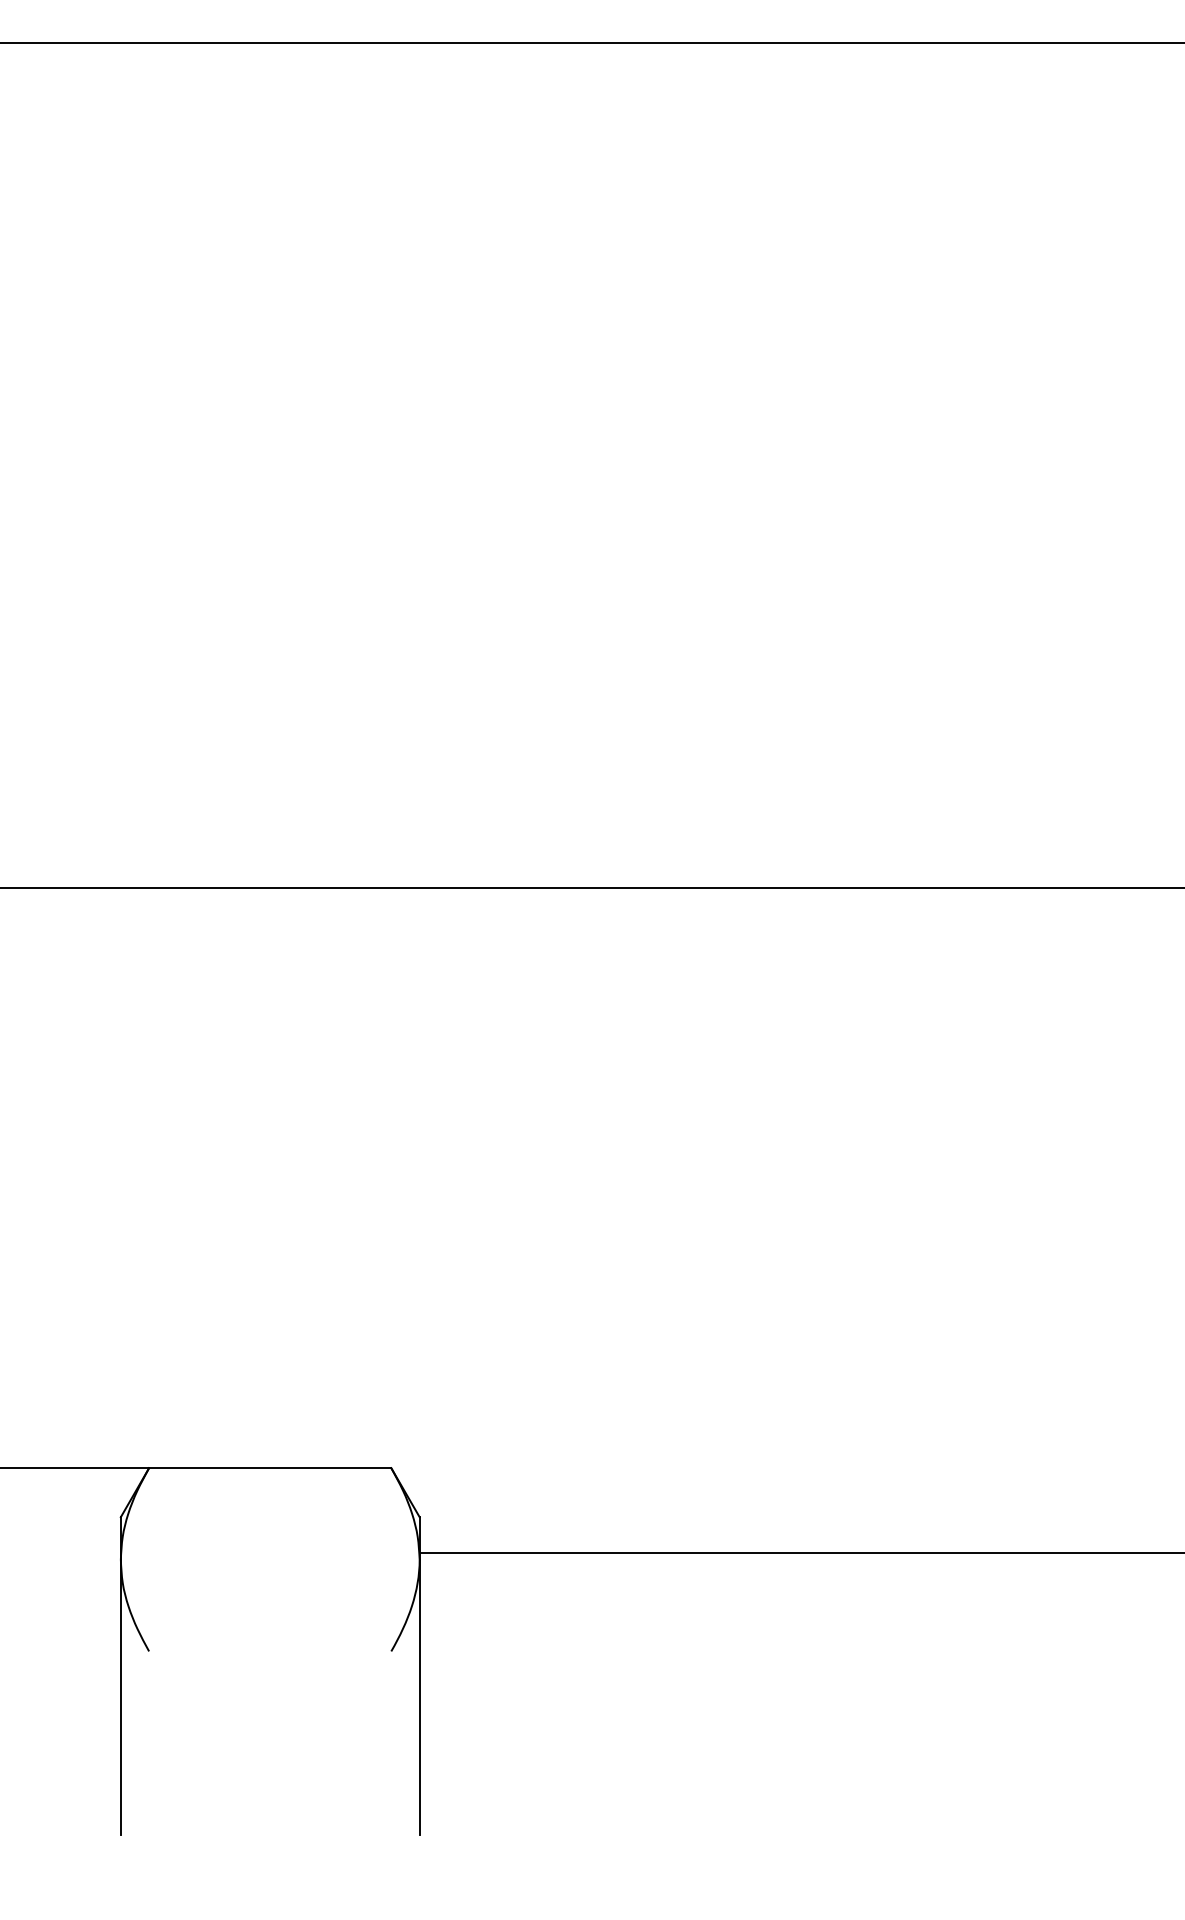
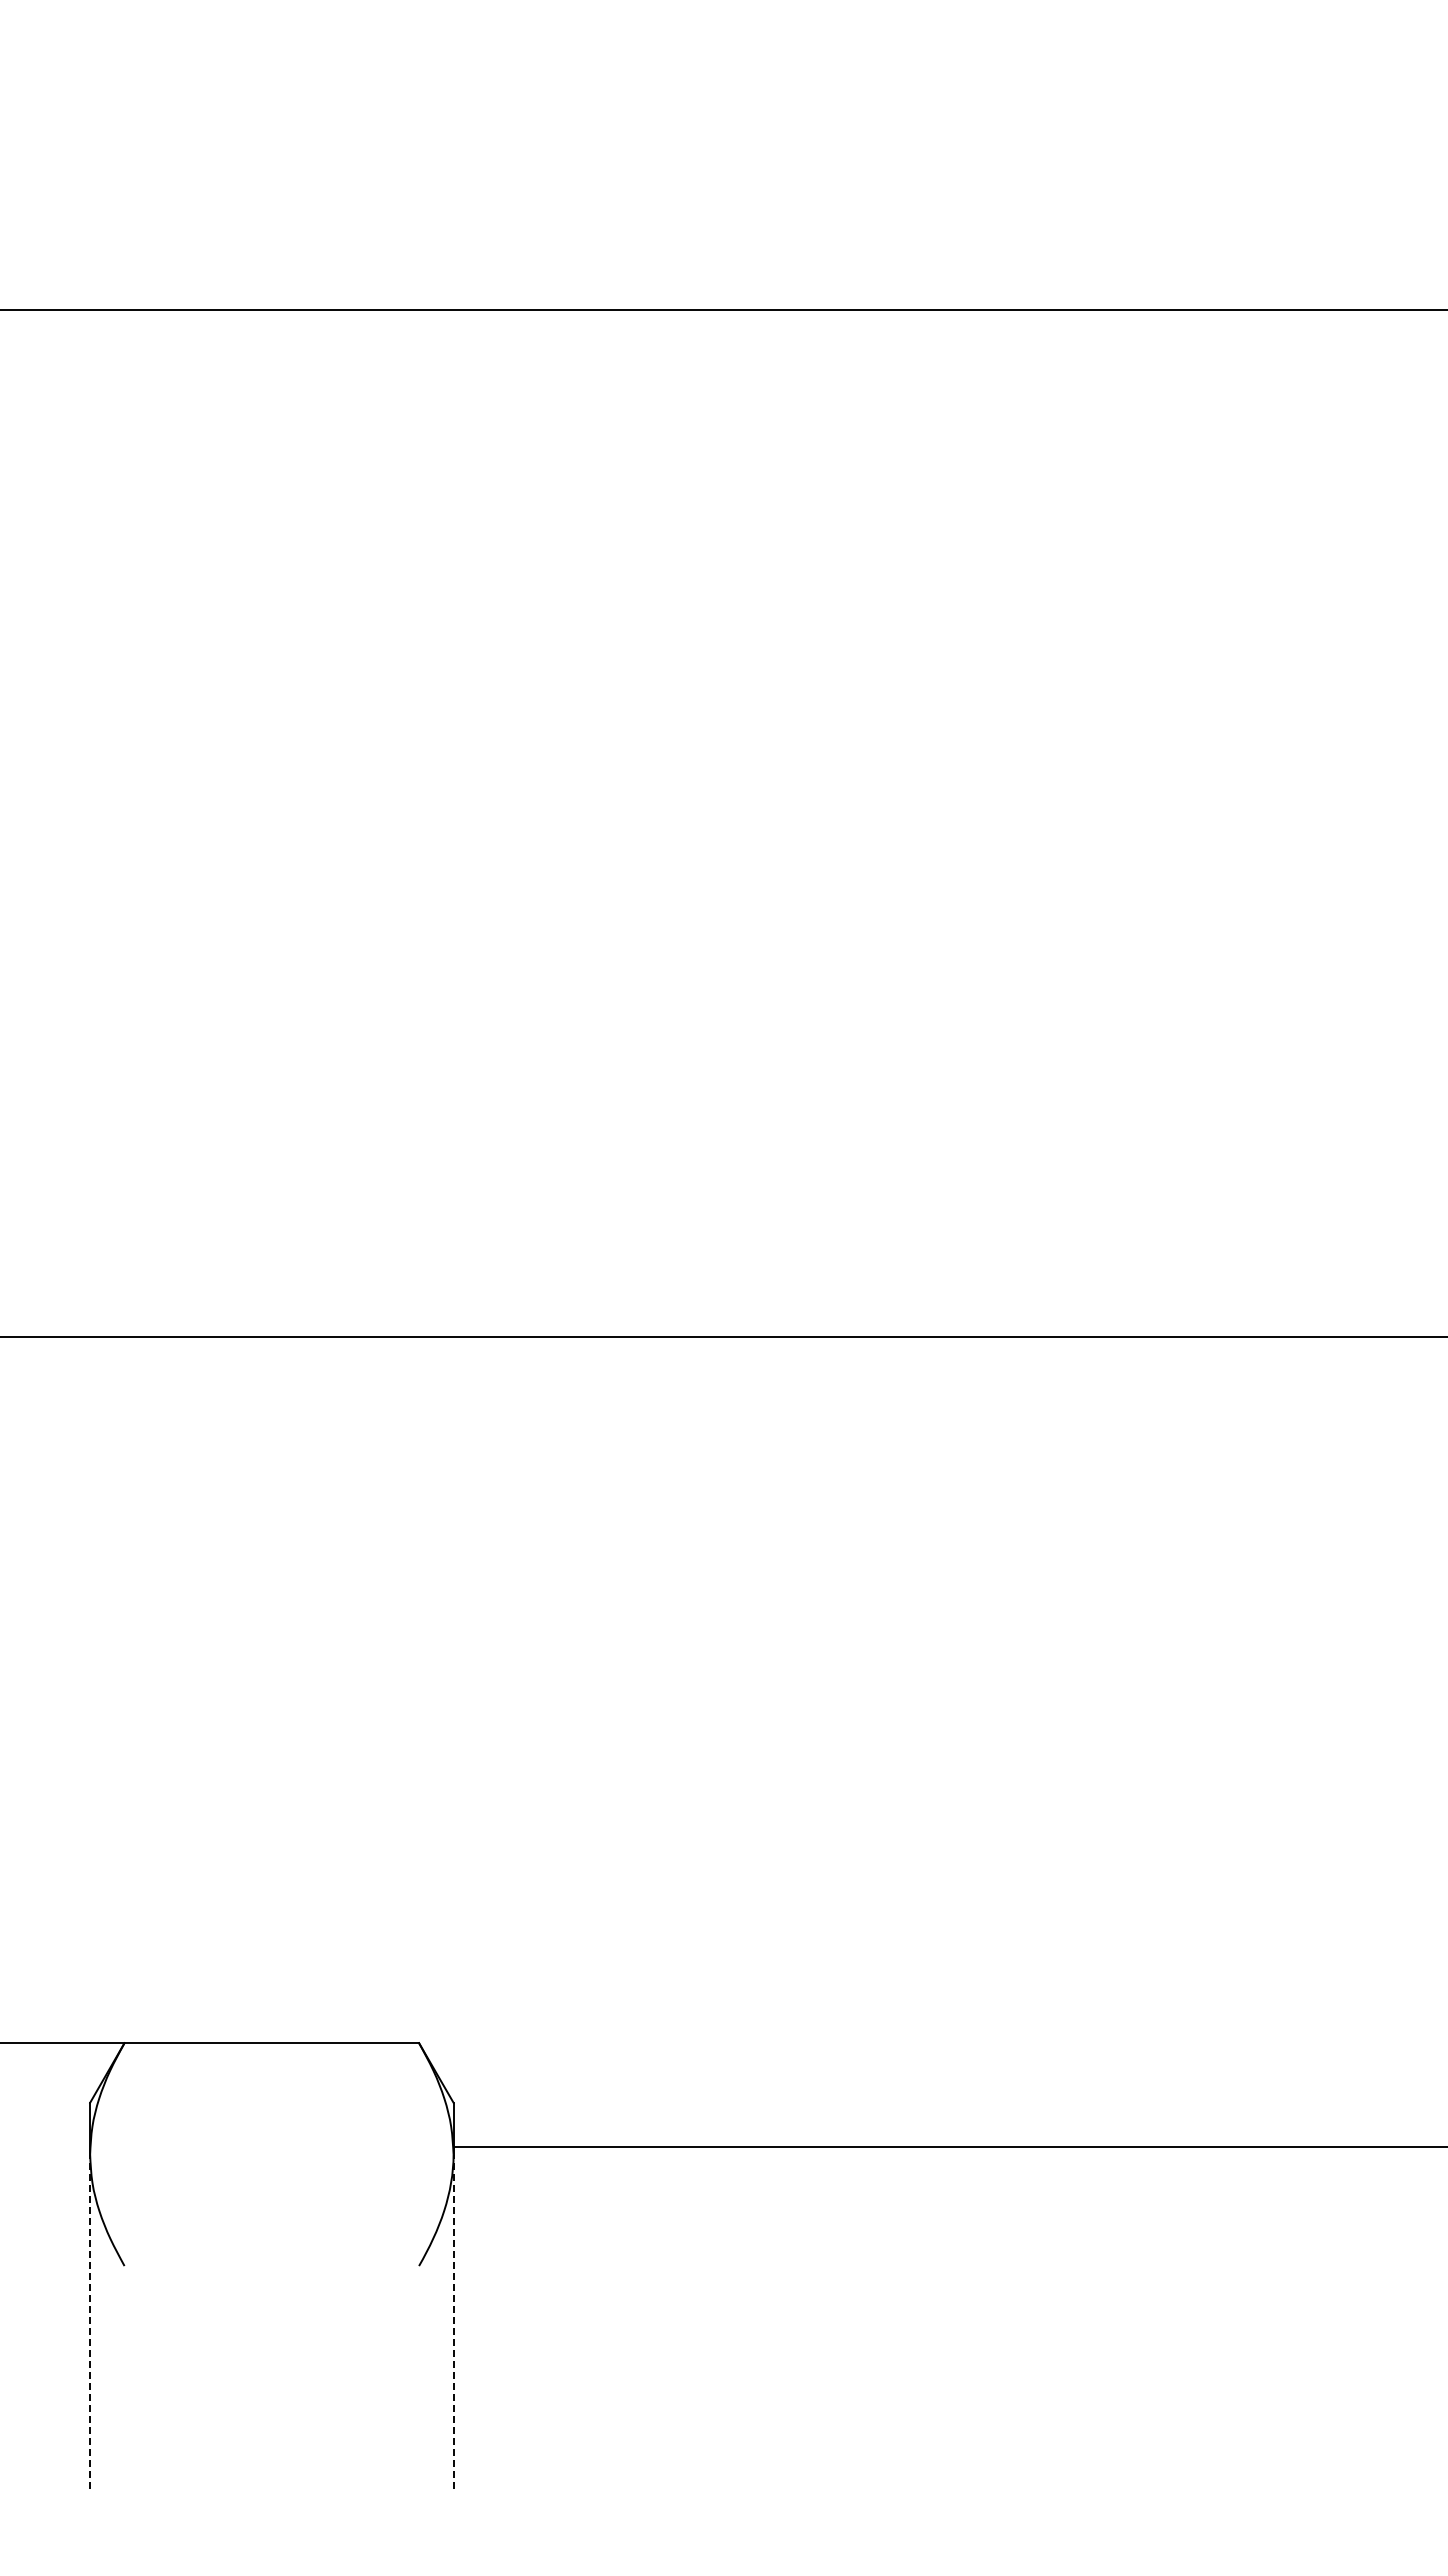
line: (121, 1697) -> (90, 2321), solid -> dashed
line: (419, 1697) -> (453, 2321), solid -> dashed

